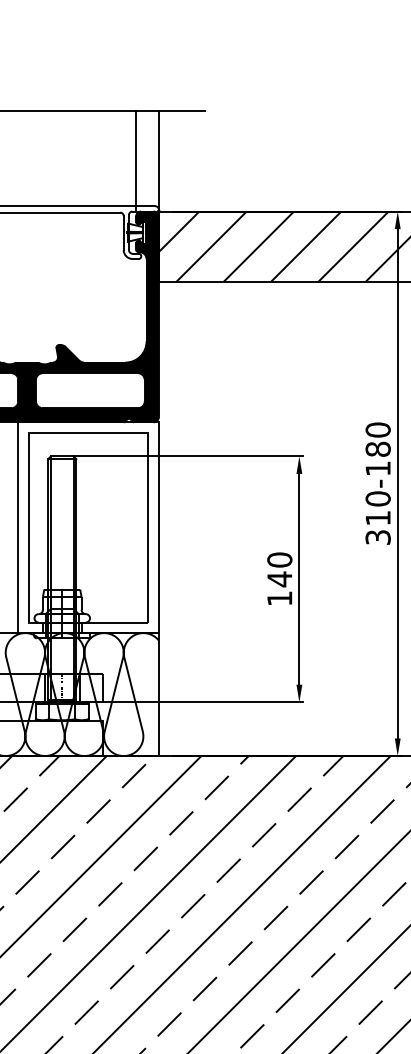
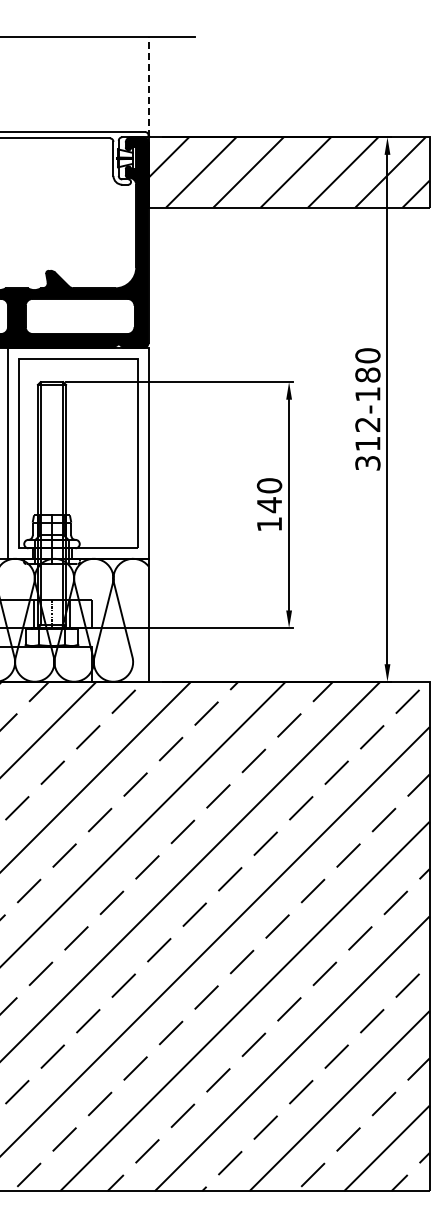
line: (135, 160) -> (125, 86), removed
line: (158, 160) -> (148, 86), solid -> dashed
text: (377, 498) -> (367, 424), 310-180 -> 312-180

